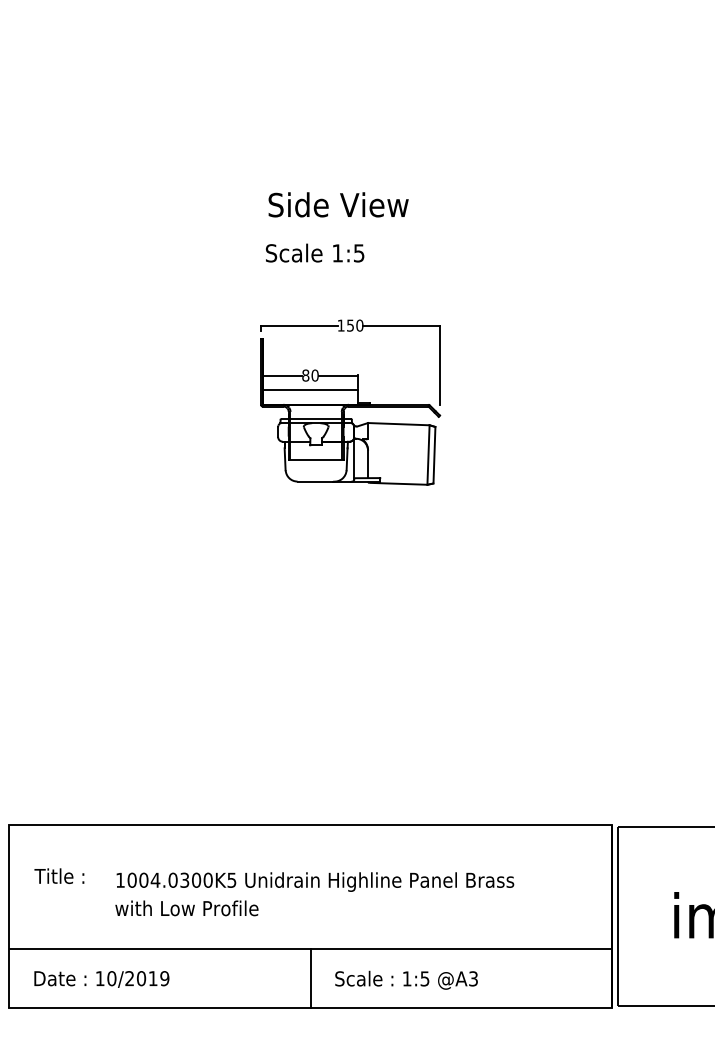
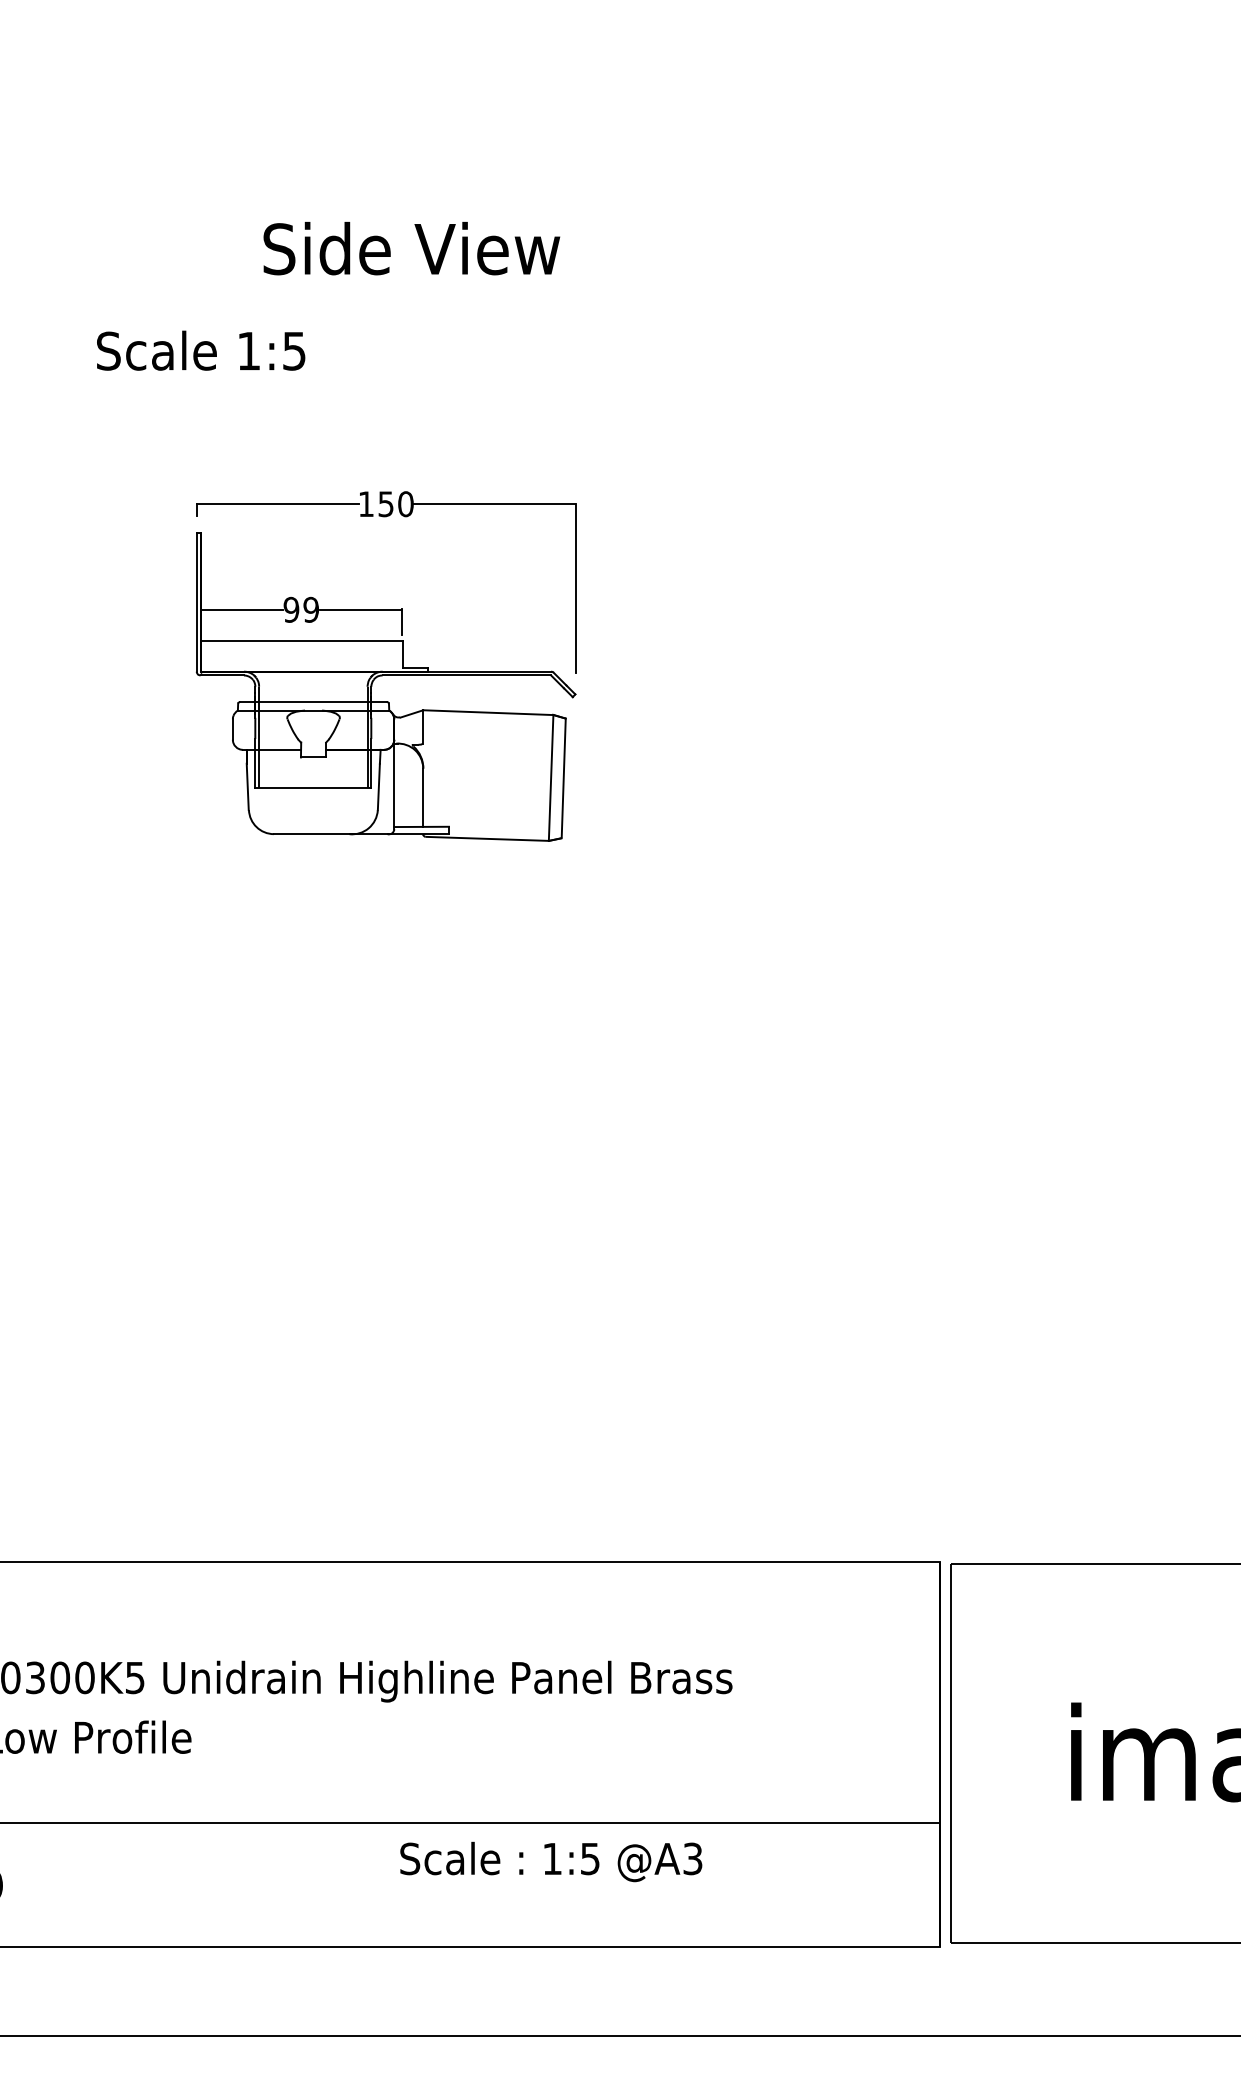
text: (338, 204) -> (411, 247), moved
text: (315, 252) -> (201, 349), moved
text: (310, 375) -> (301, 609), 80 -> 99
line: (310, 977) -> (301, 1883), removed
text: (406, 979) -> (551, 1860), moved

